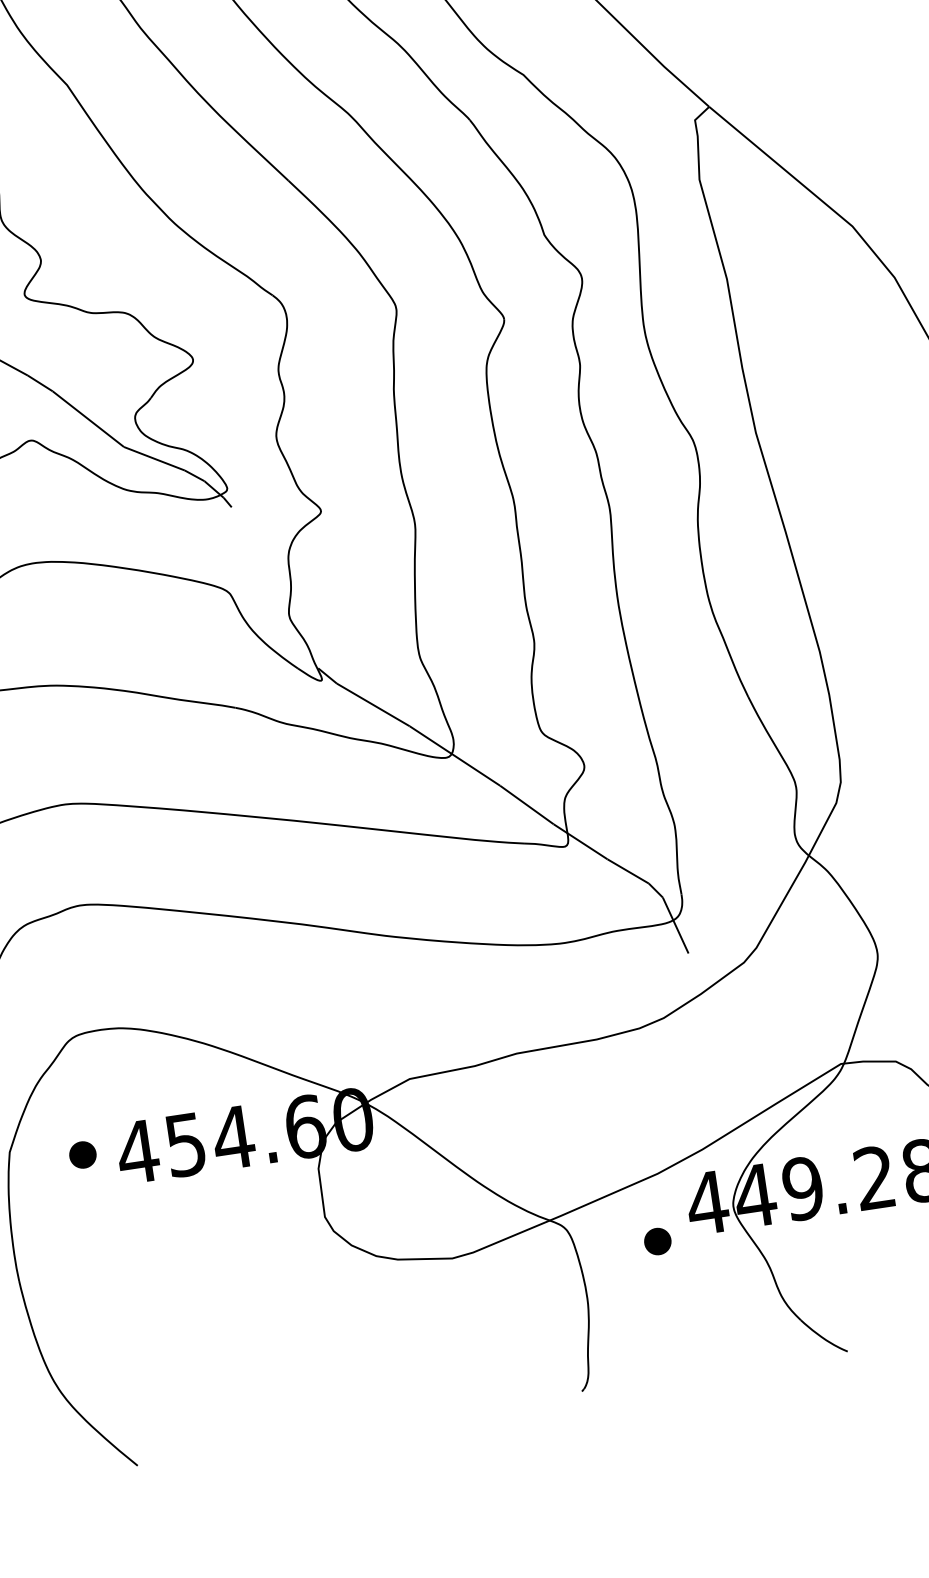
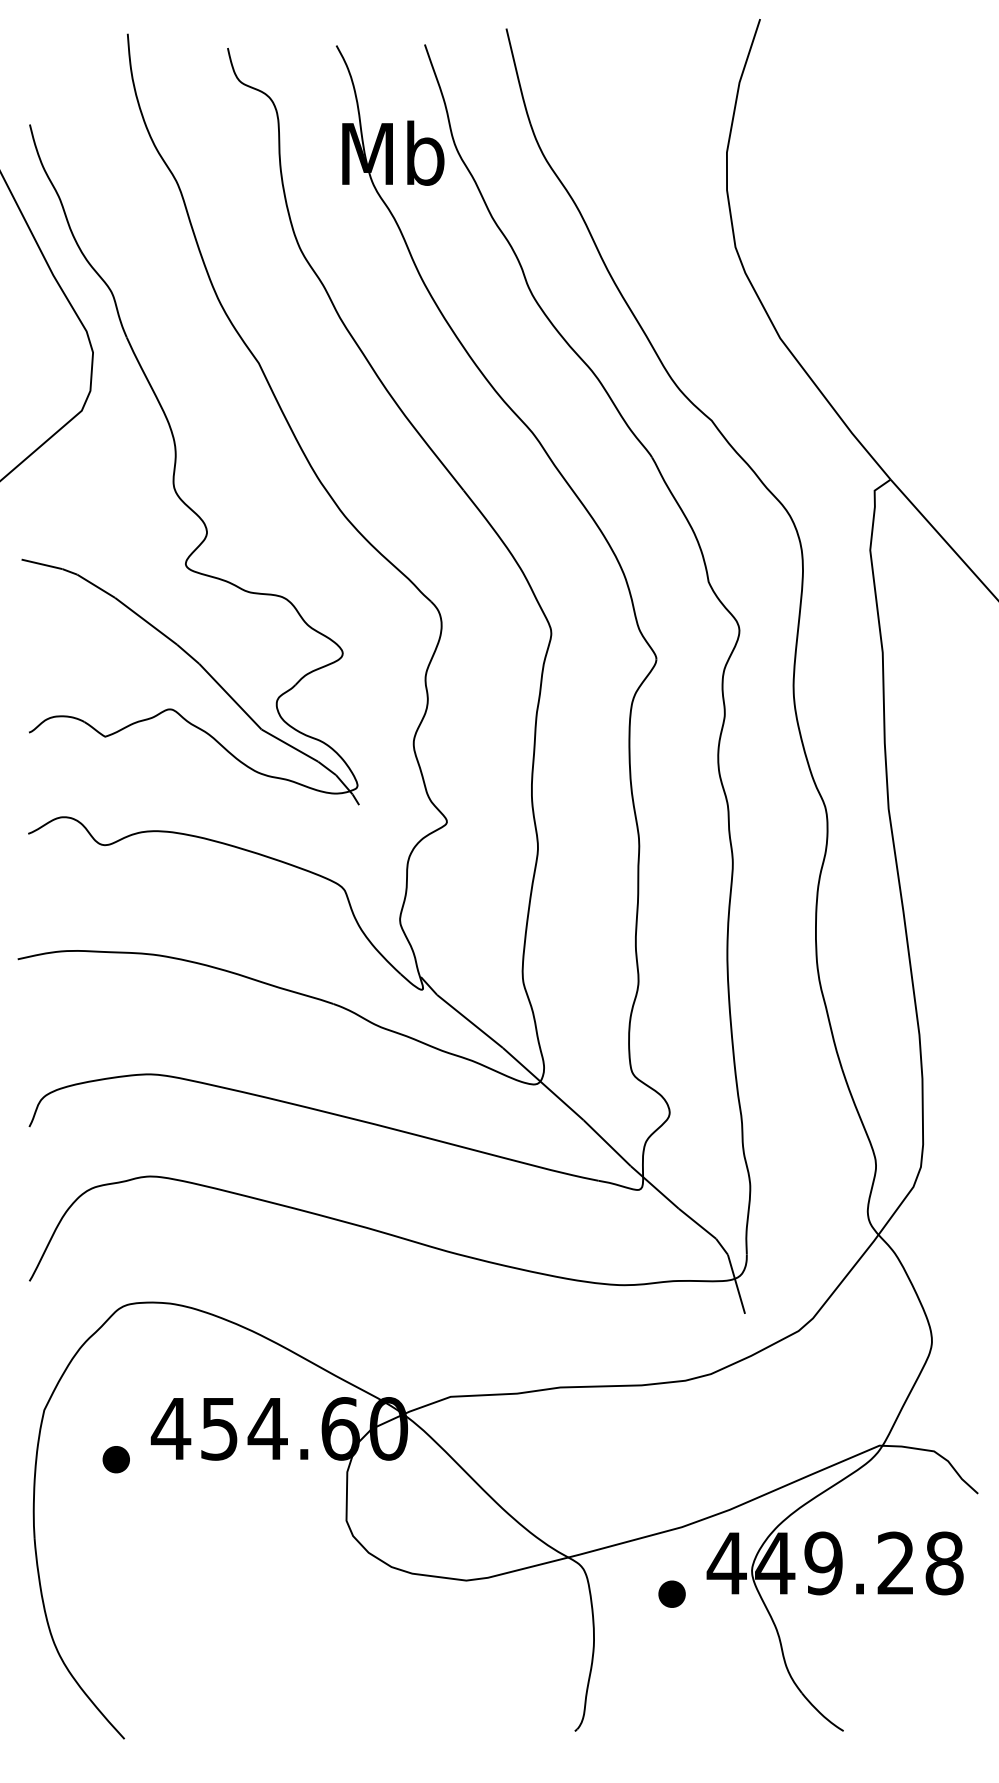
part: (82, 1154) -> (115, 1459), moved

